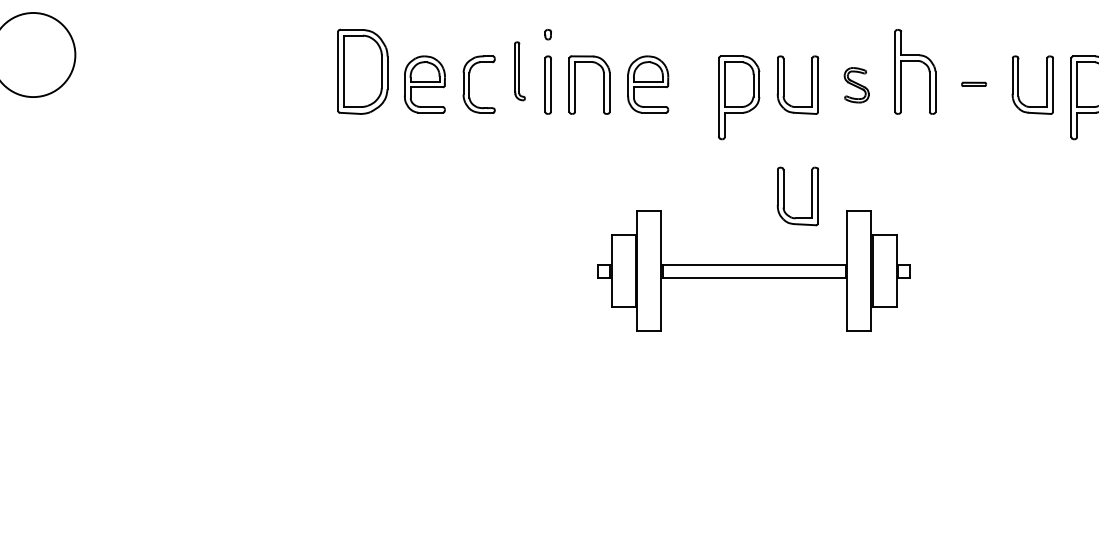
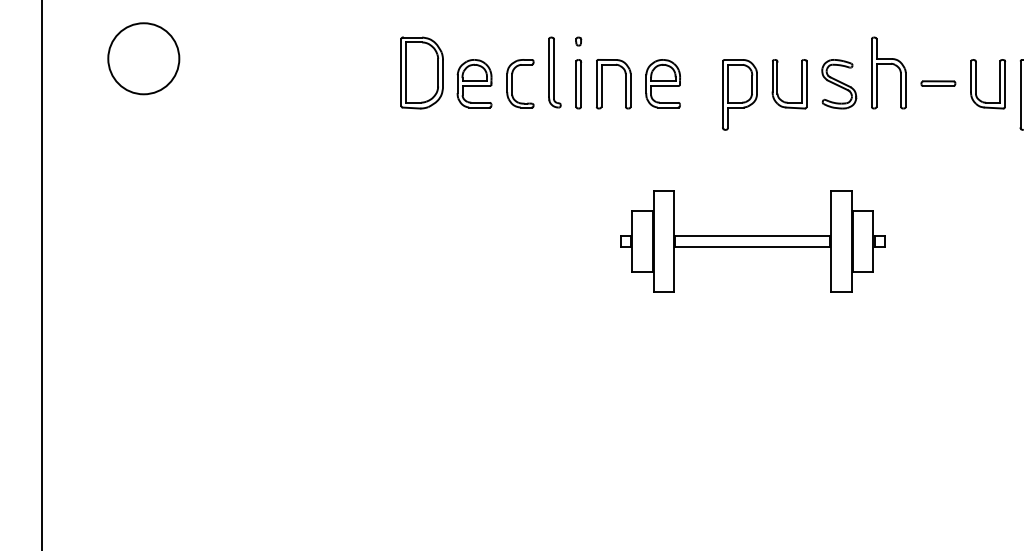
part: (519, 71) -> (554, 72), size x1.43
part: (974, 84) -> (938, 83), size x1.67
part: (856, 85) -> (839, 84), size x1.67
part: (783, 196) -> (777, 178), removed

